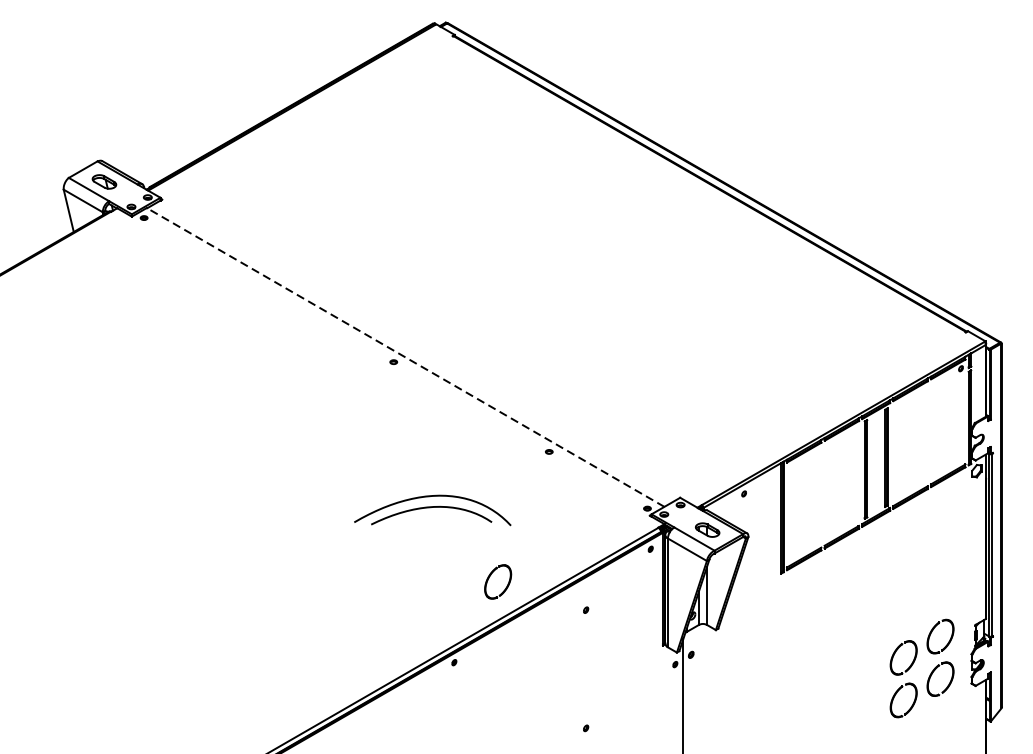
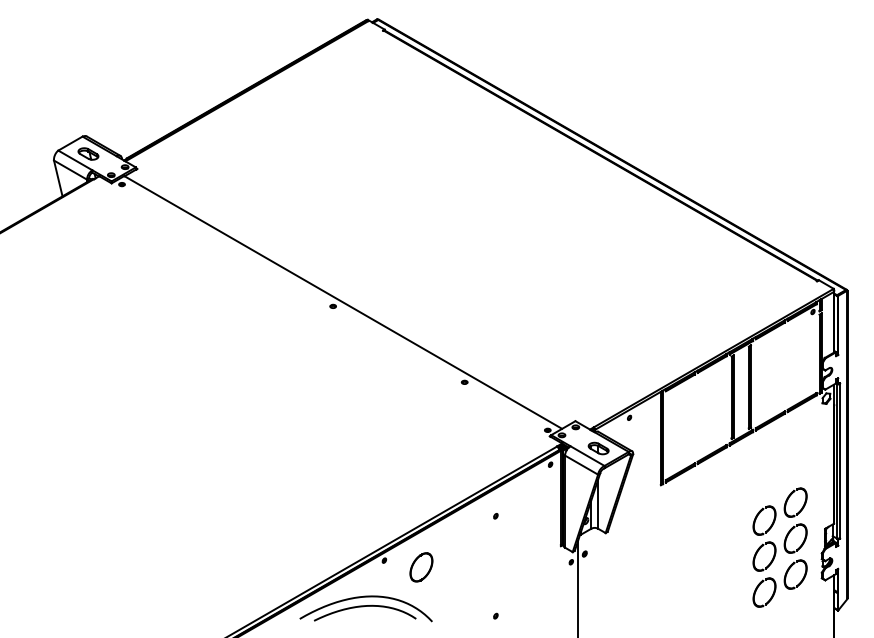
line: (405, 357) -> (343, 302), dashed -> solid
part: (431, 509) -> (365, 608), moved
part: (498, 582) -> (421, 567), moved
part: (921, 604) -> (779, 511), added

